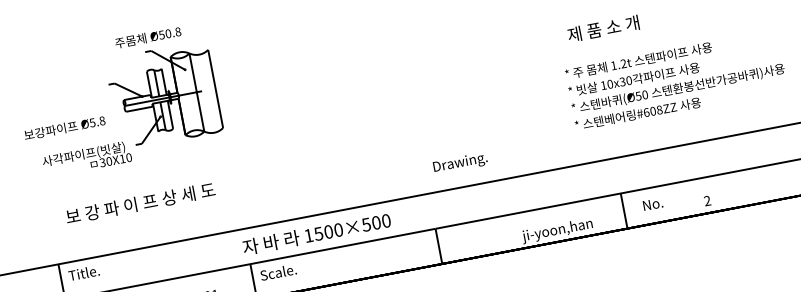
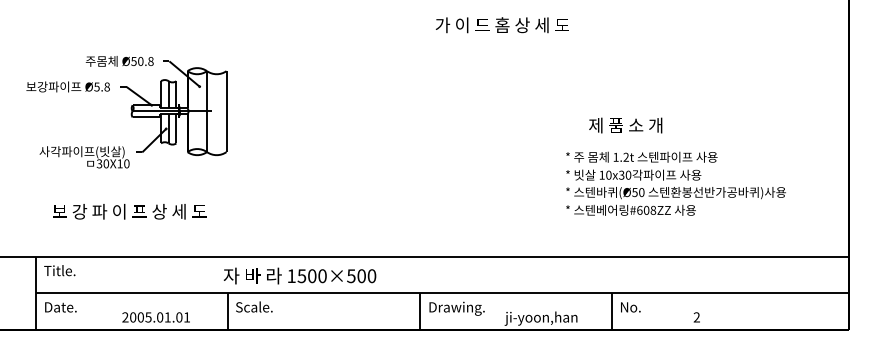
text: (147, 37) -> (119, 61), moved
text: (676, 80) -> (675, 183), moved
text: (64, 127) -> (67, 86), moved
text: (459, 163) -> (456, 308), moved
text: (652, 204) -> (630, 307), moved

